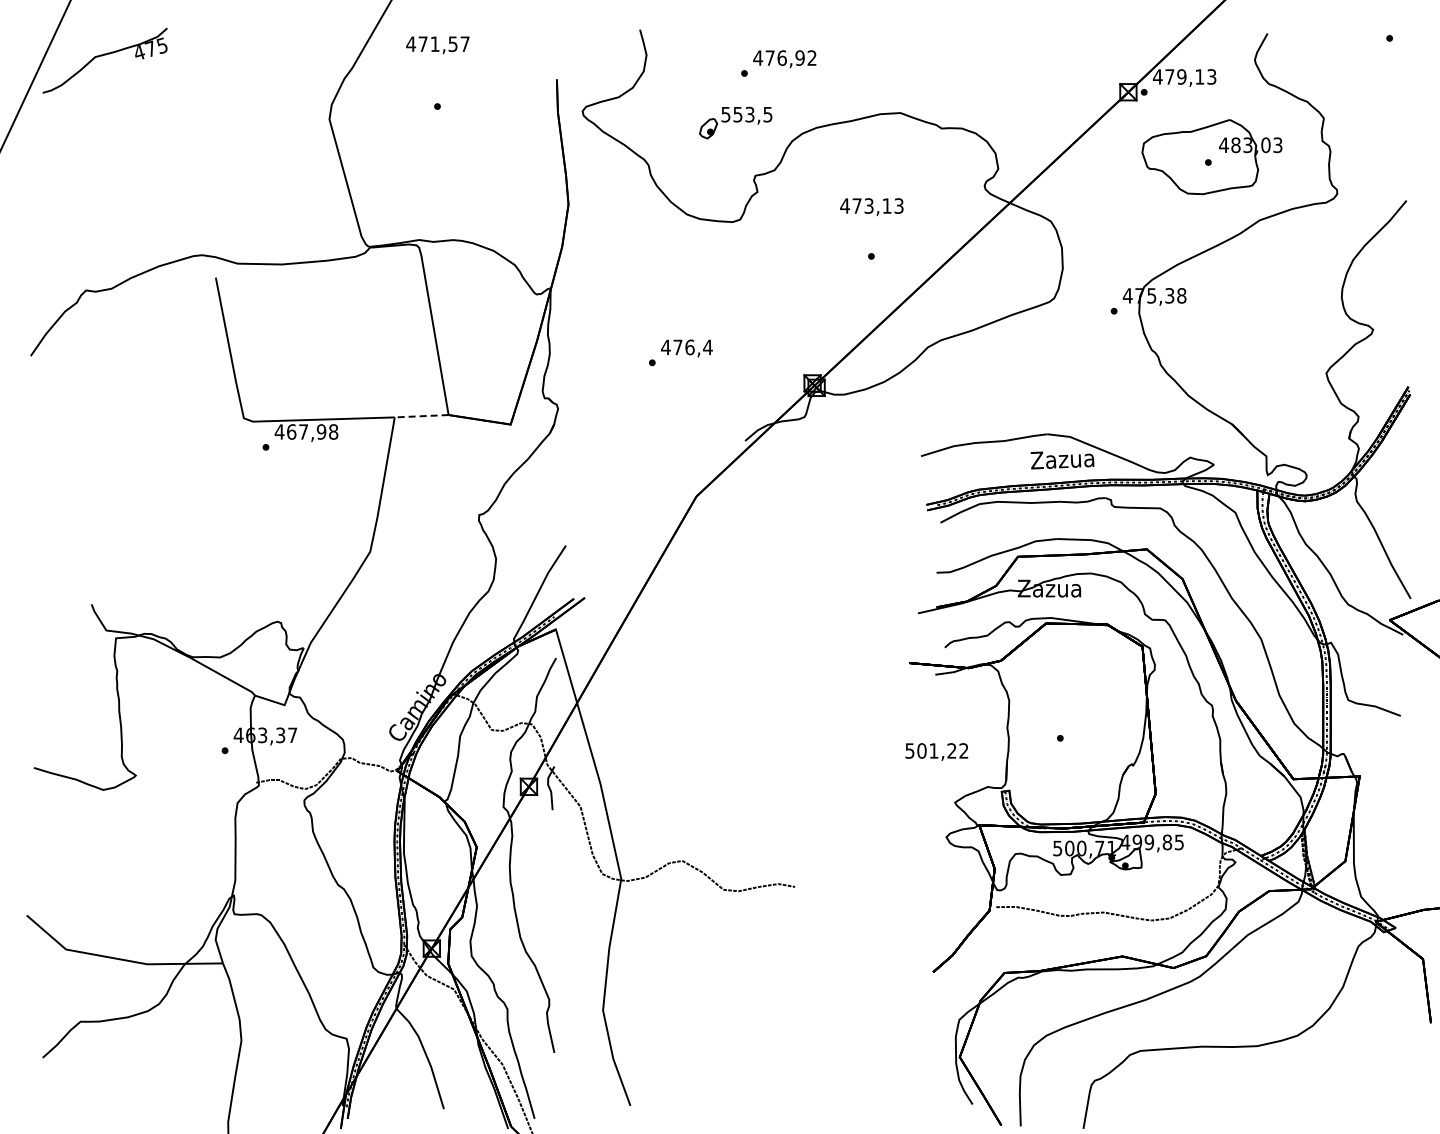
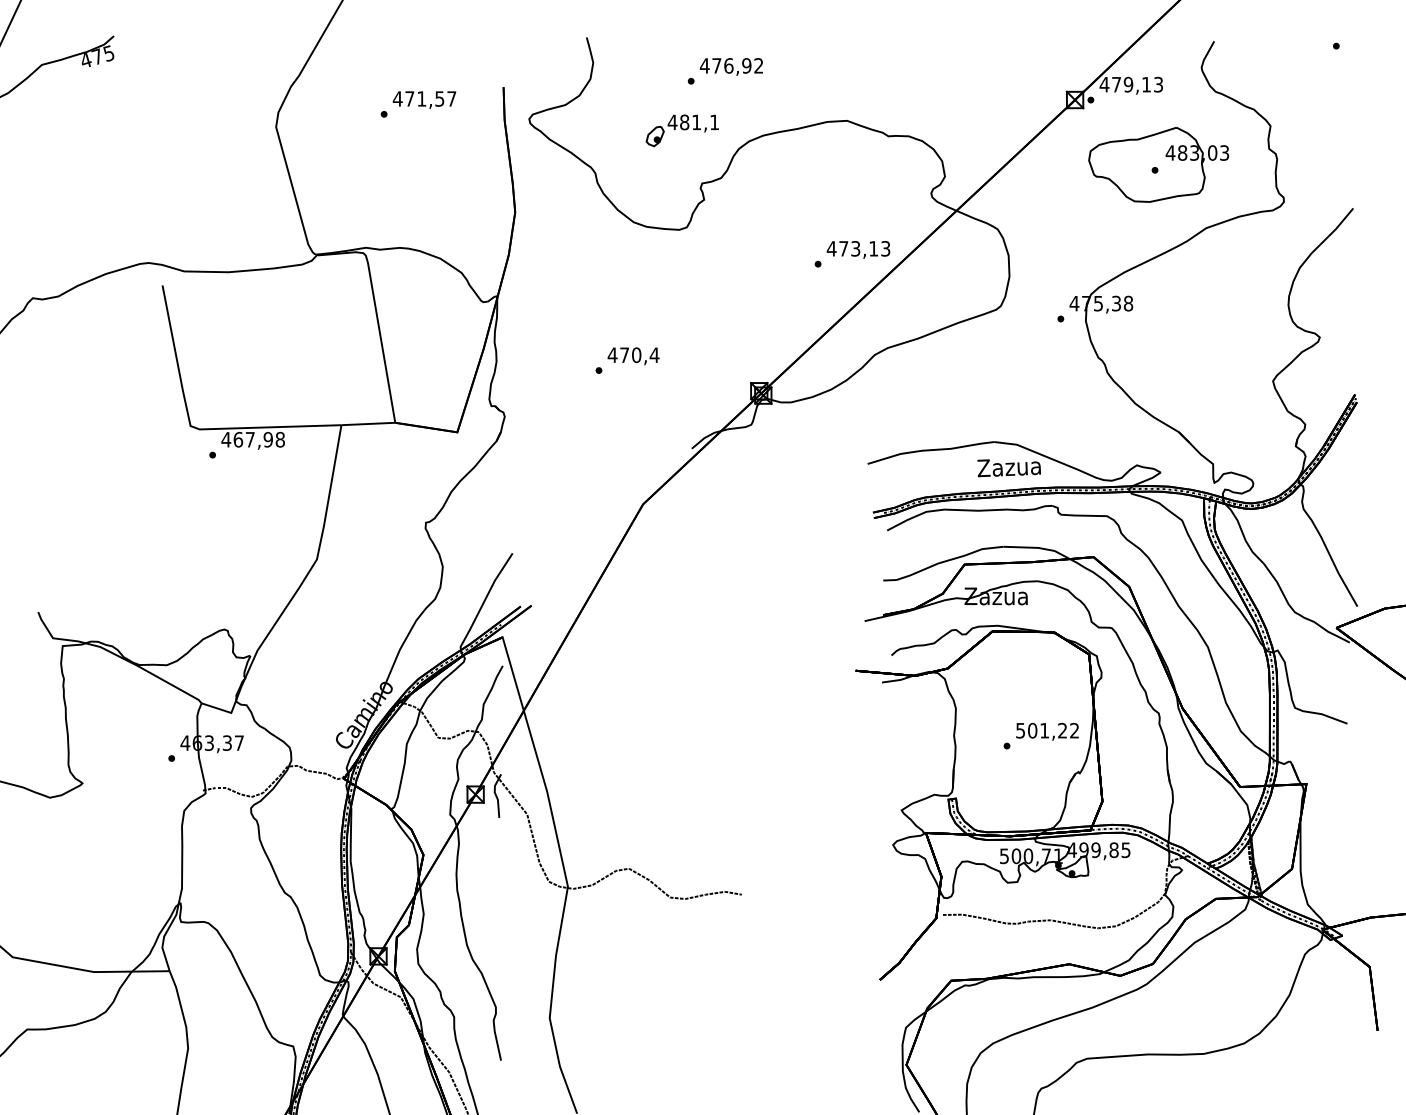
text: (437, 45) -> (424, 100), moved
text: (746, 114) -> (693, 122), 553,5 -> 481,1
text: (871, 207) -> (858, 250), moved
text: (689, 347) -> (636, 355), 476,4 -> 470,4
line: (421, 416) -> (368, 424), dashed -> solid
text: (936, 751) -> (1047, 731), moved

